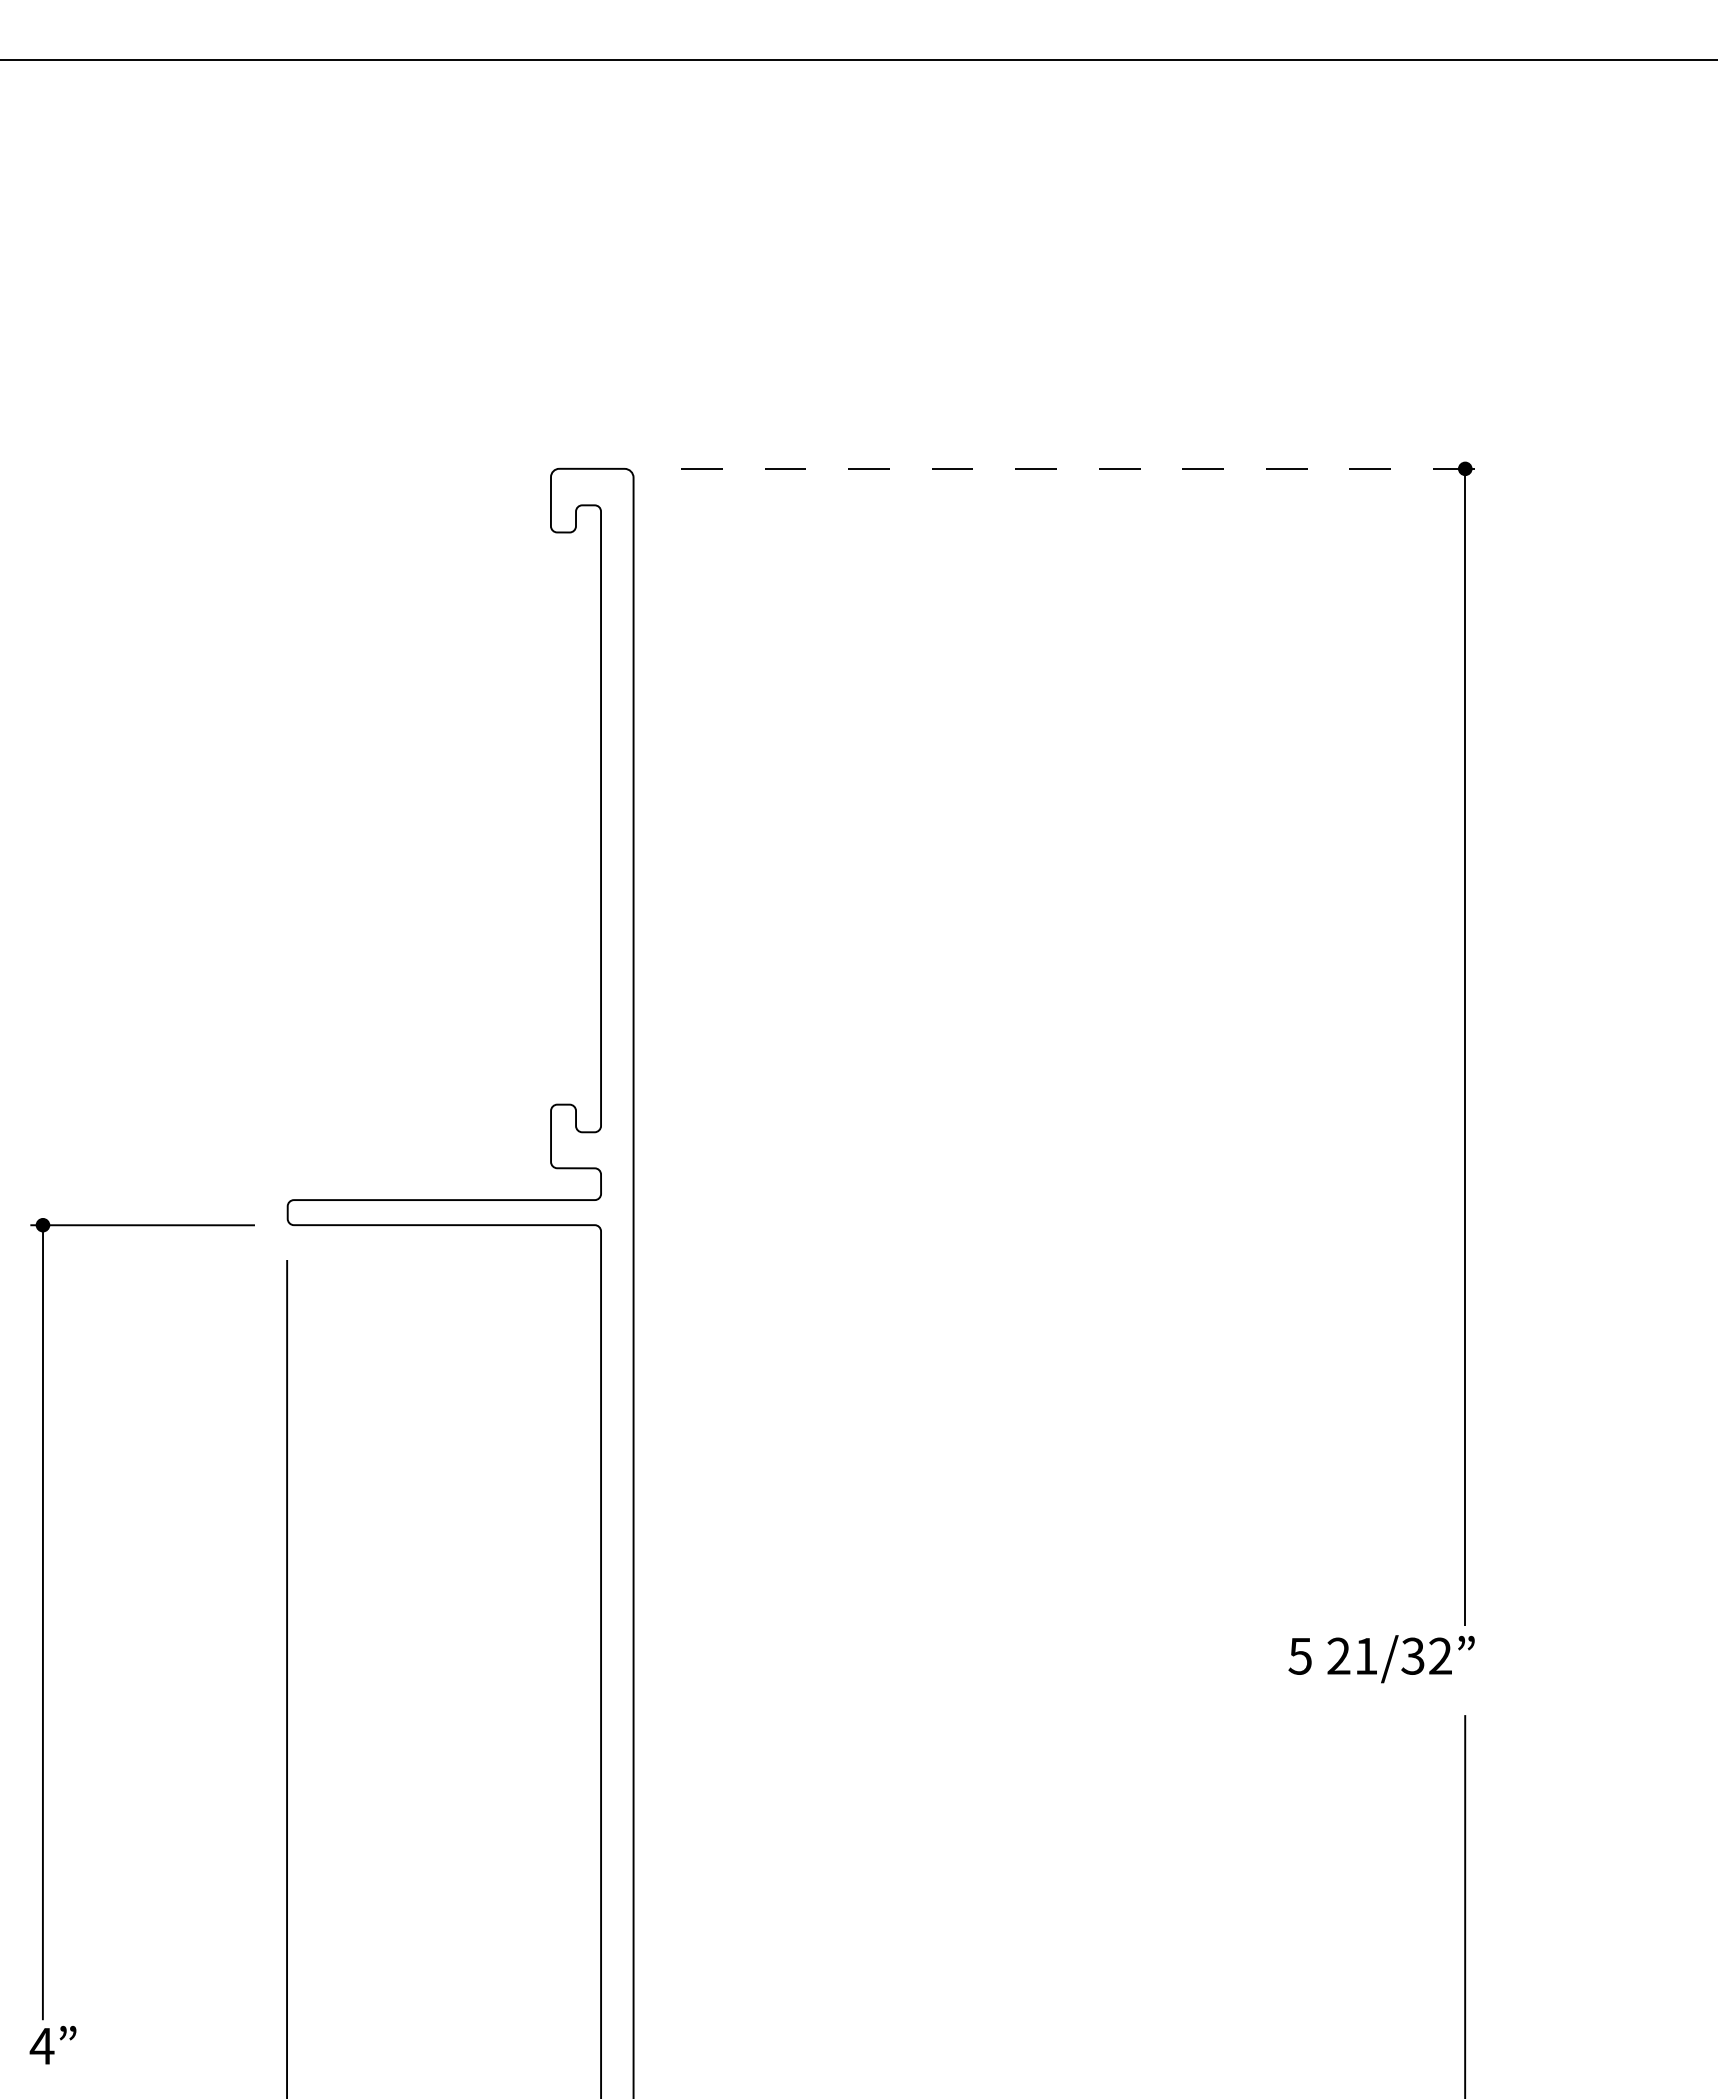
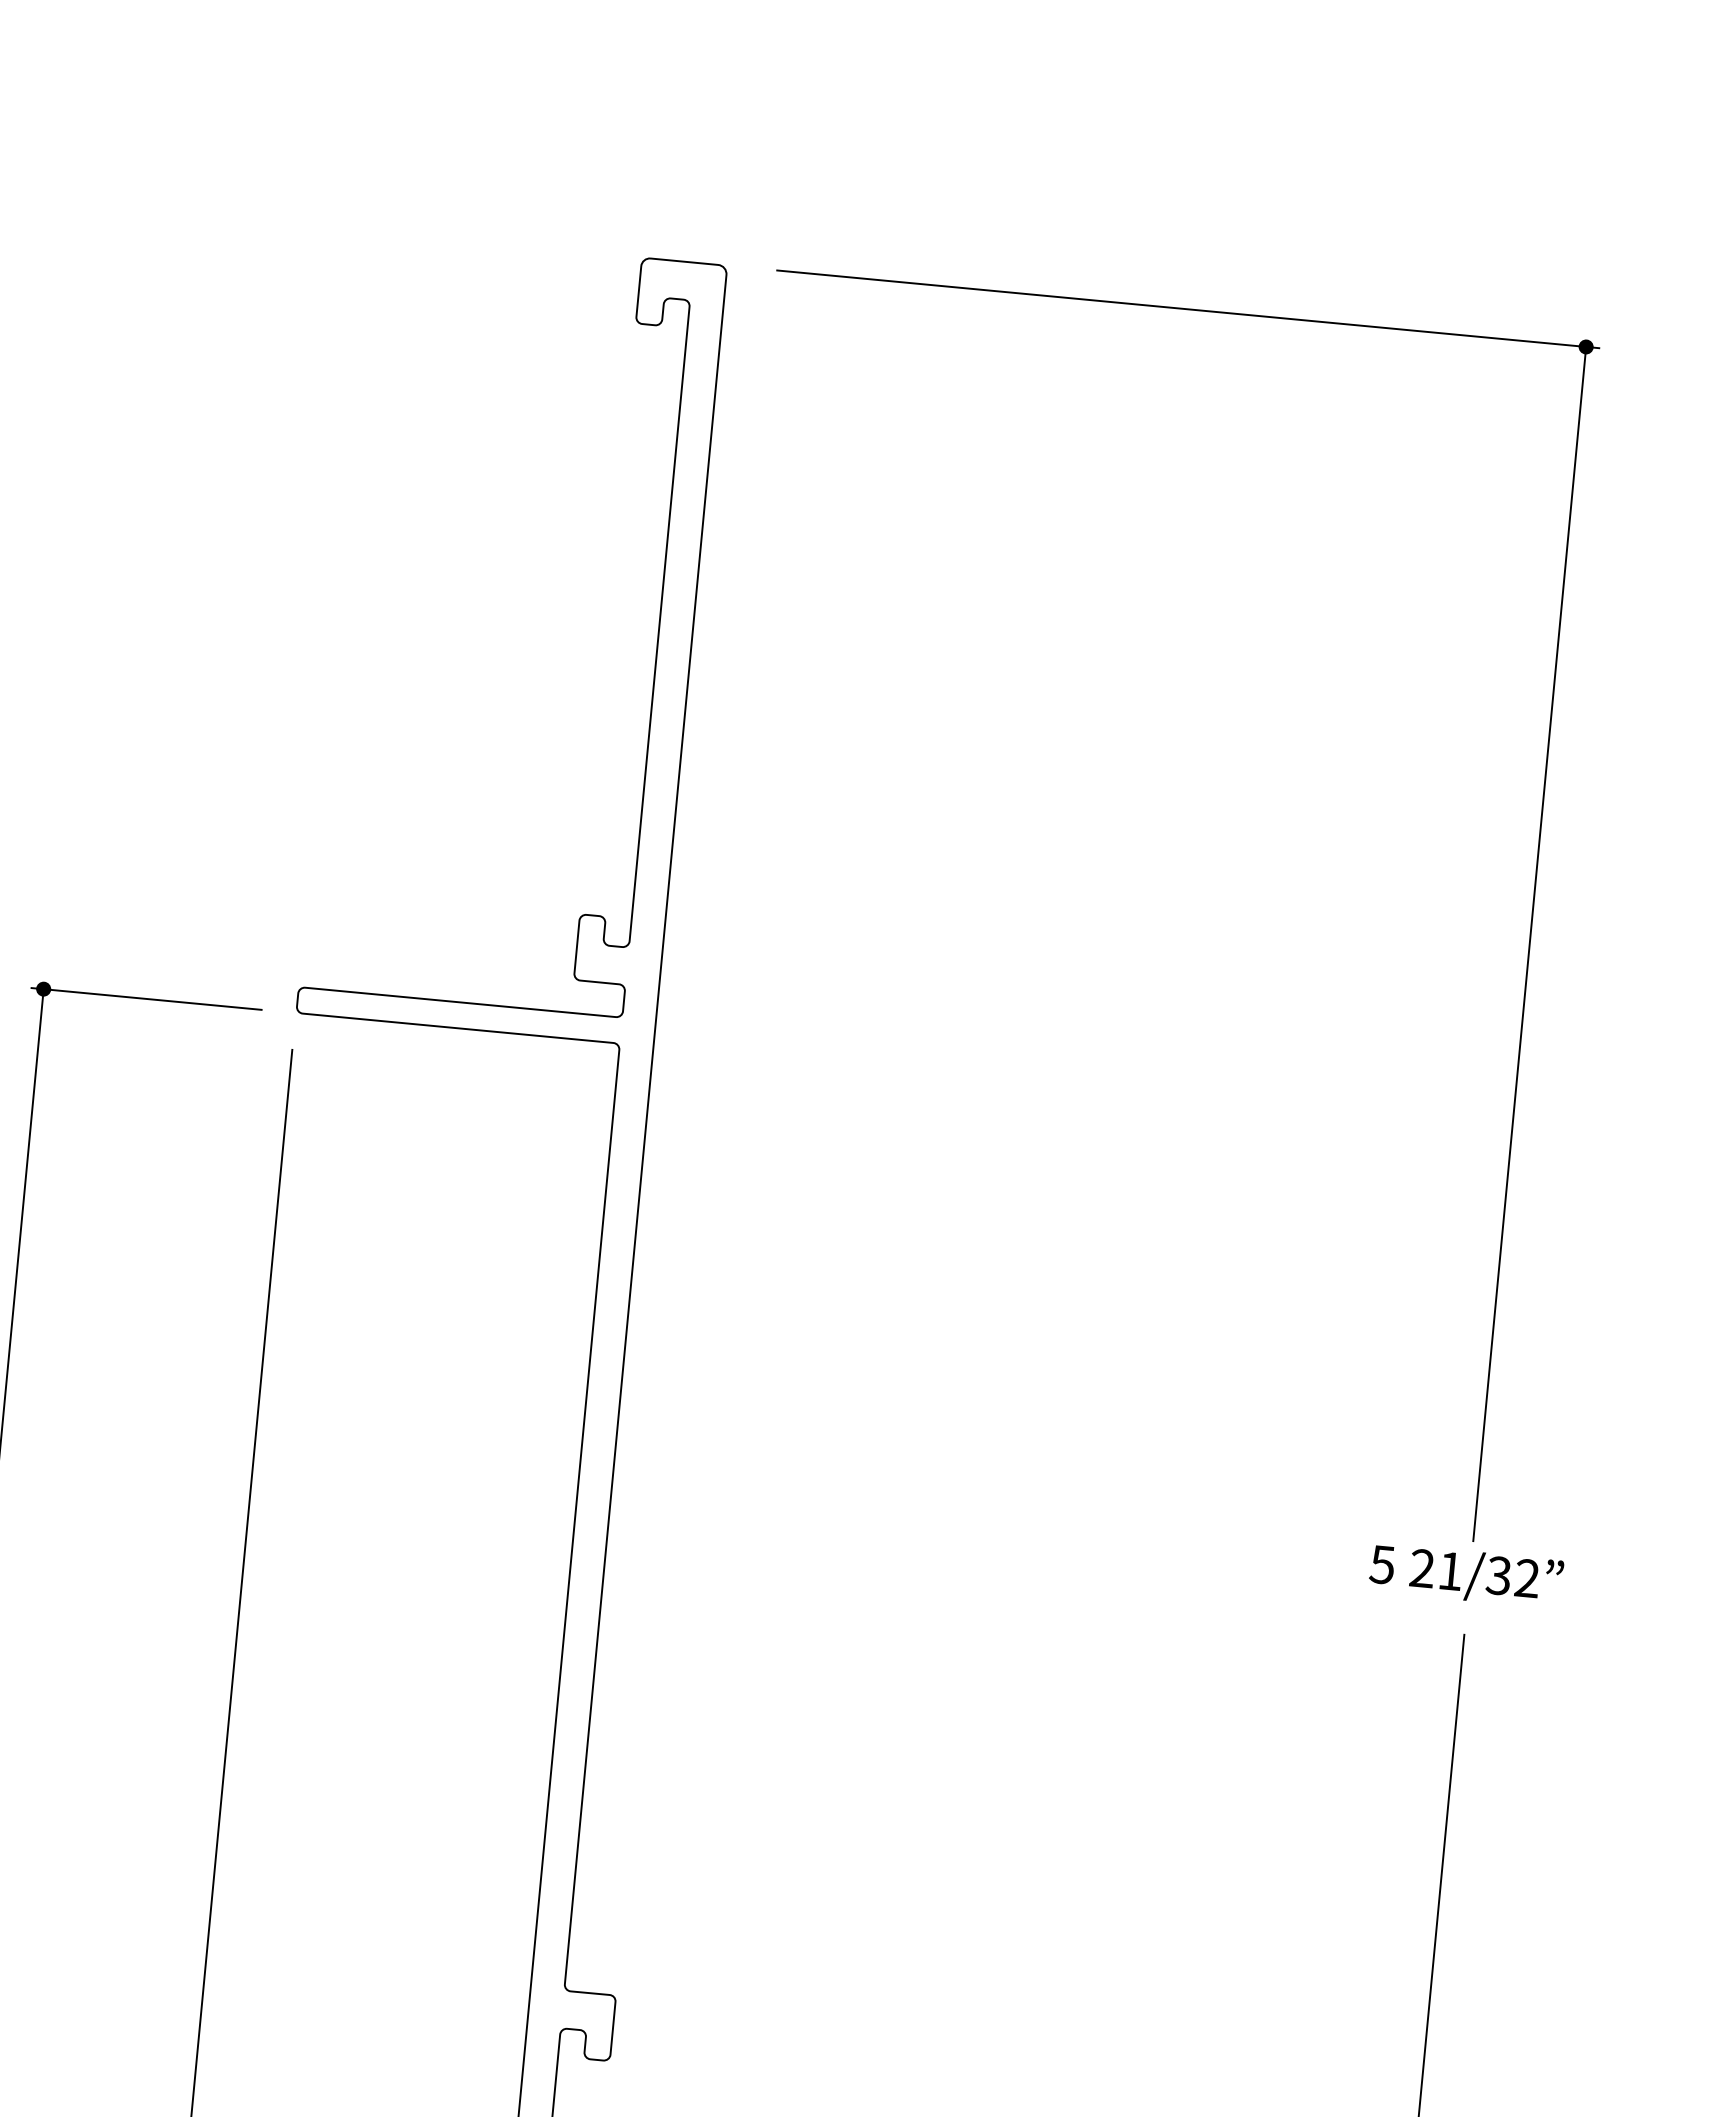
line: (1079, 468) -> (1187, 308), dashed -> solid
text: (1381, 1659) -> (1466, 1576), moved

